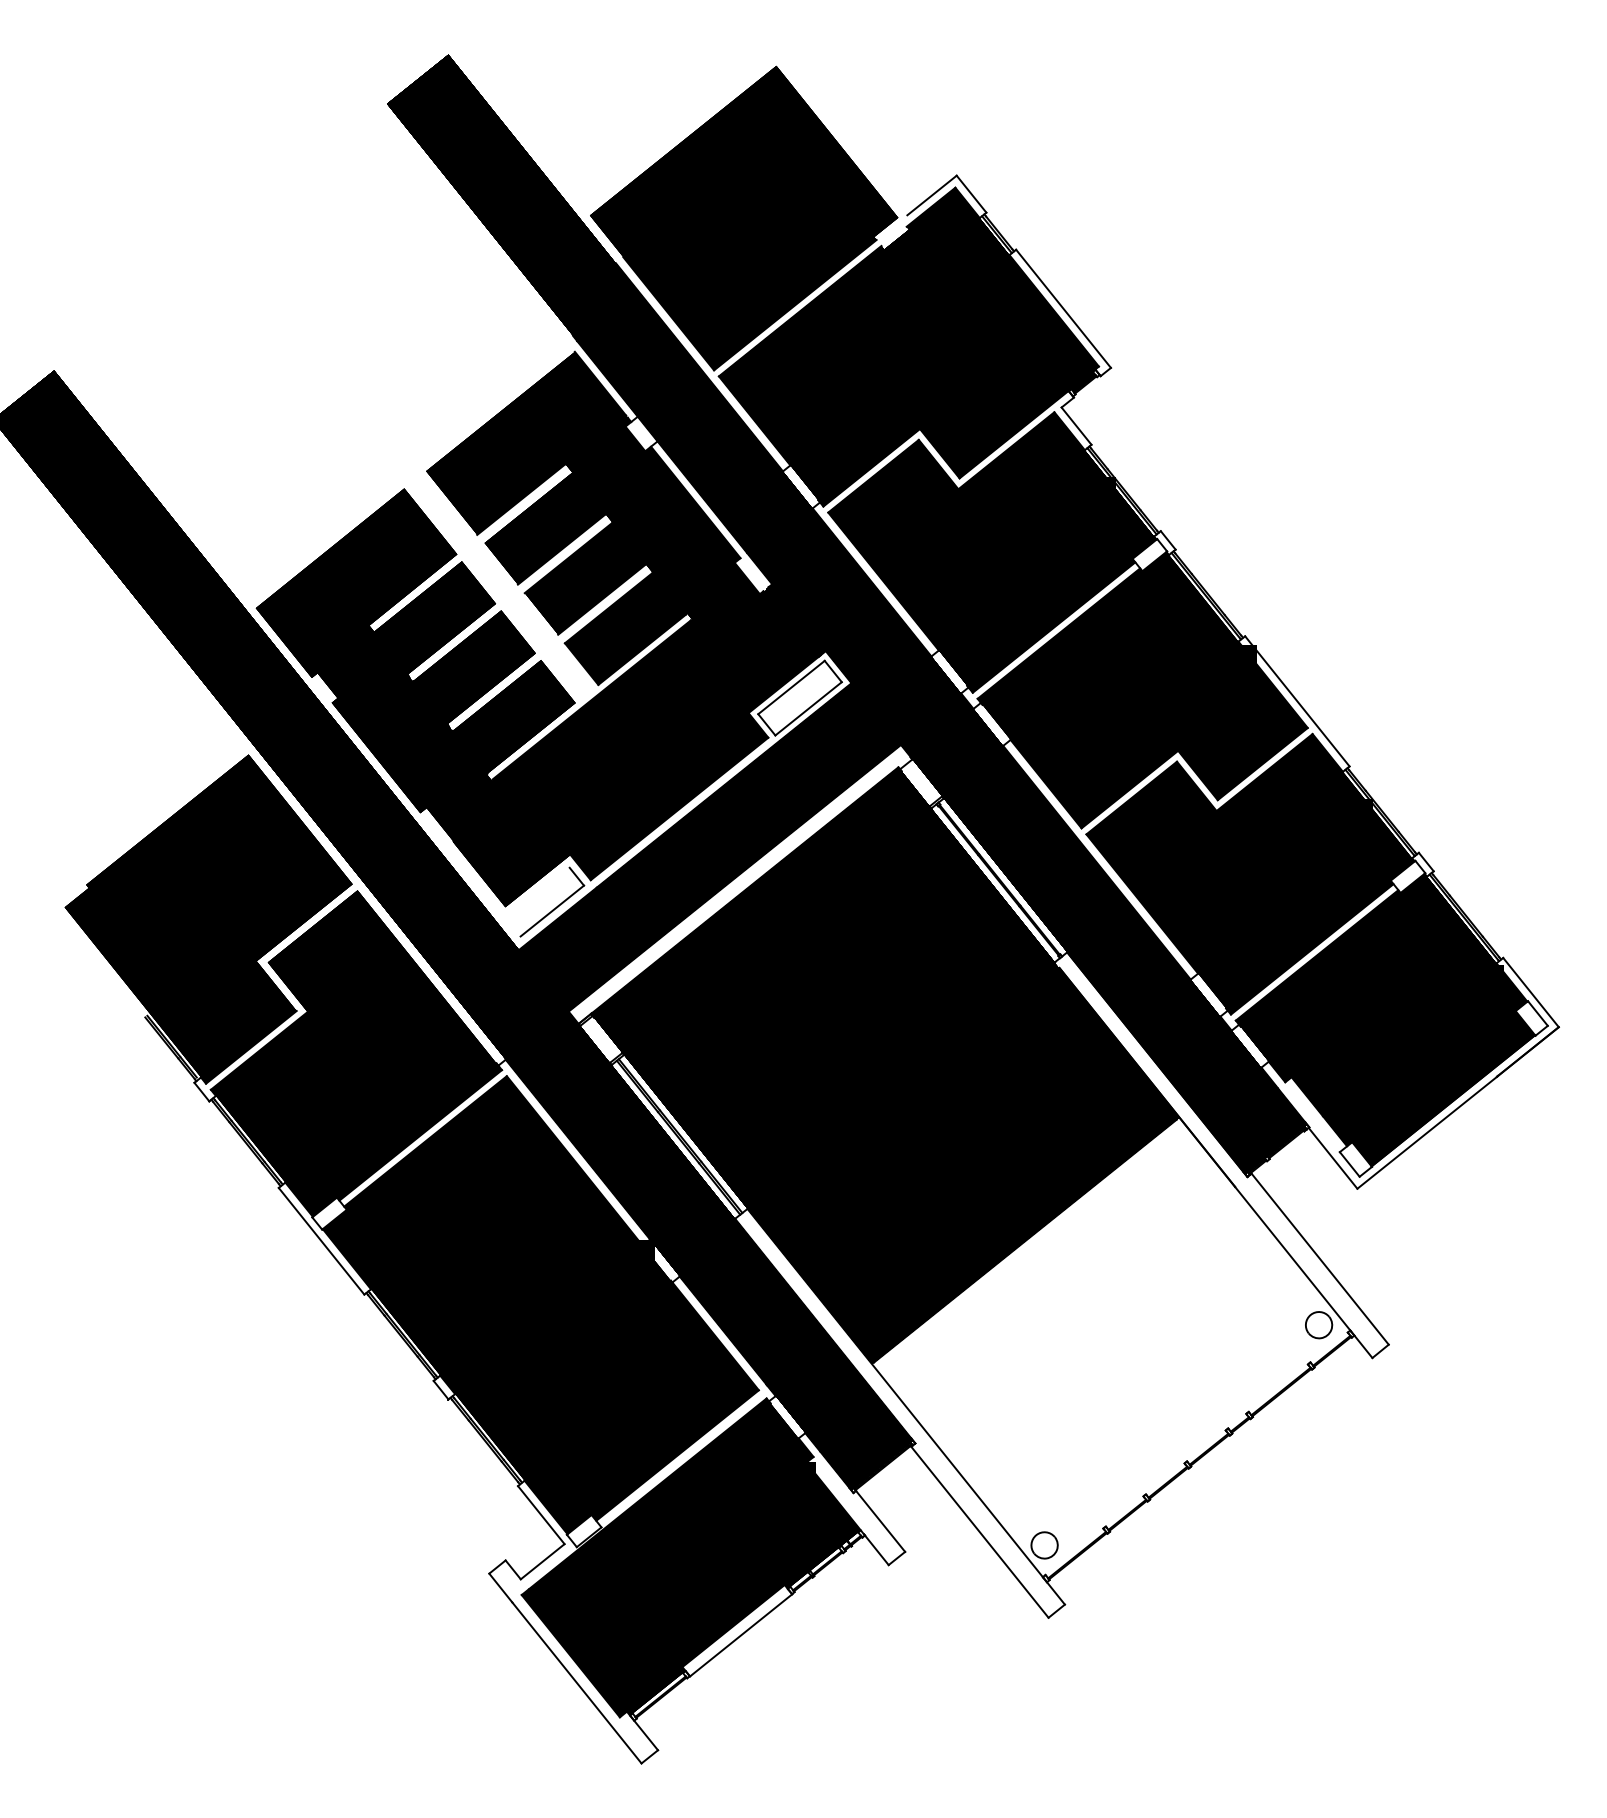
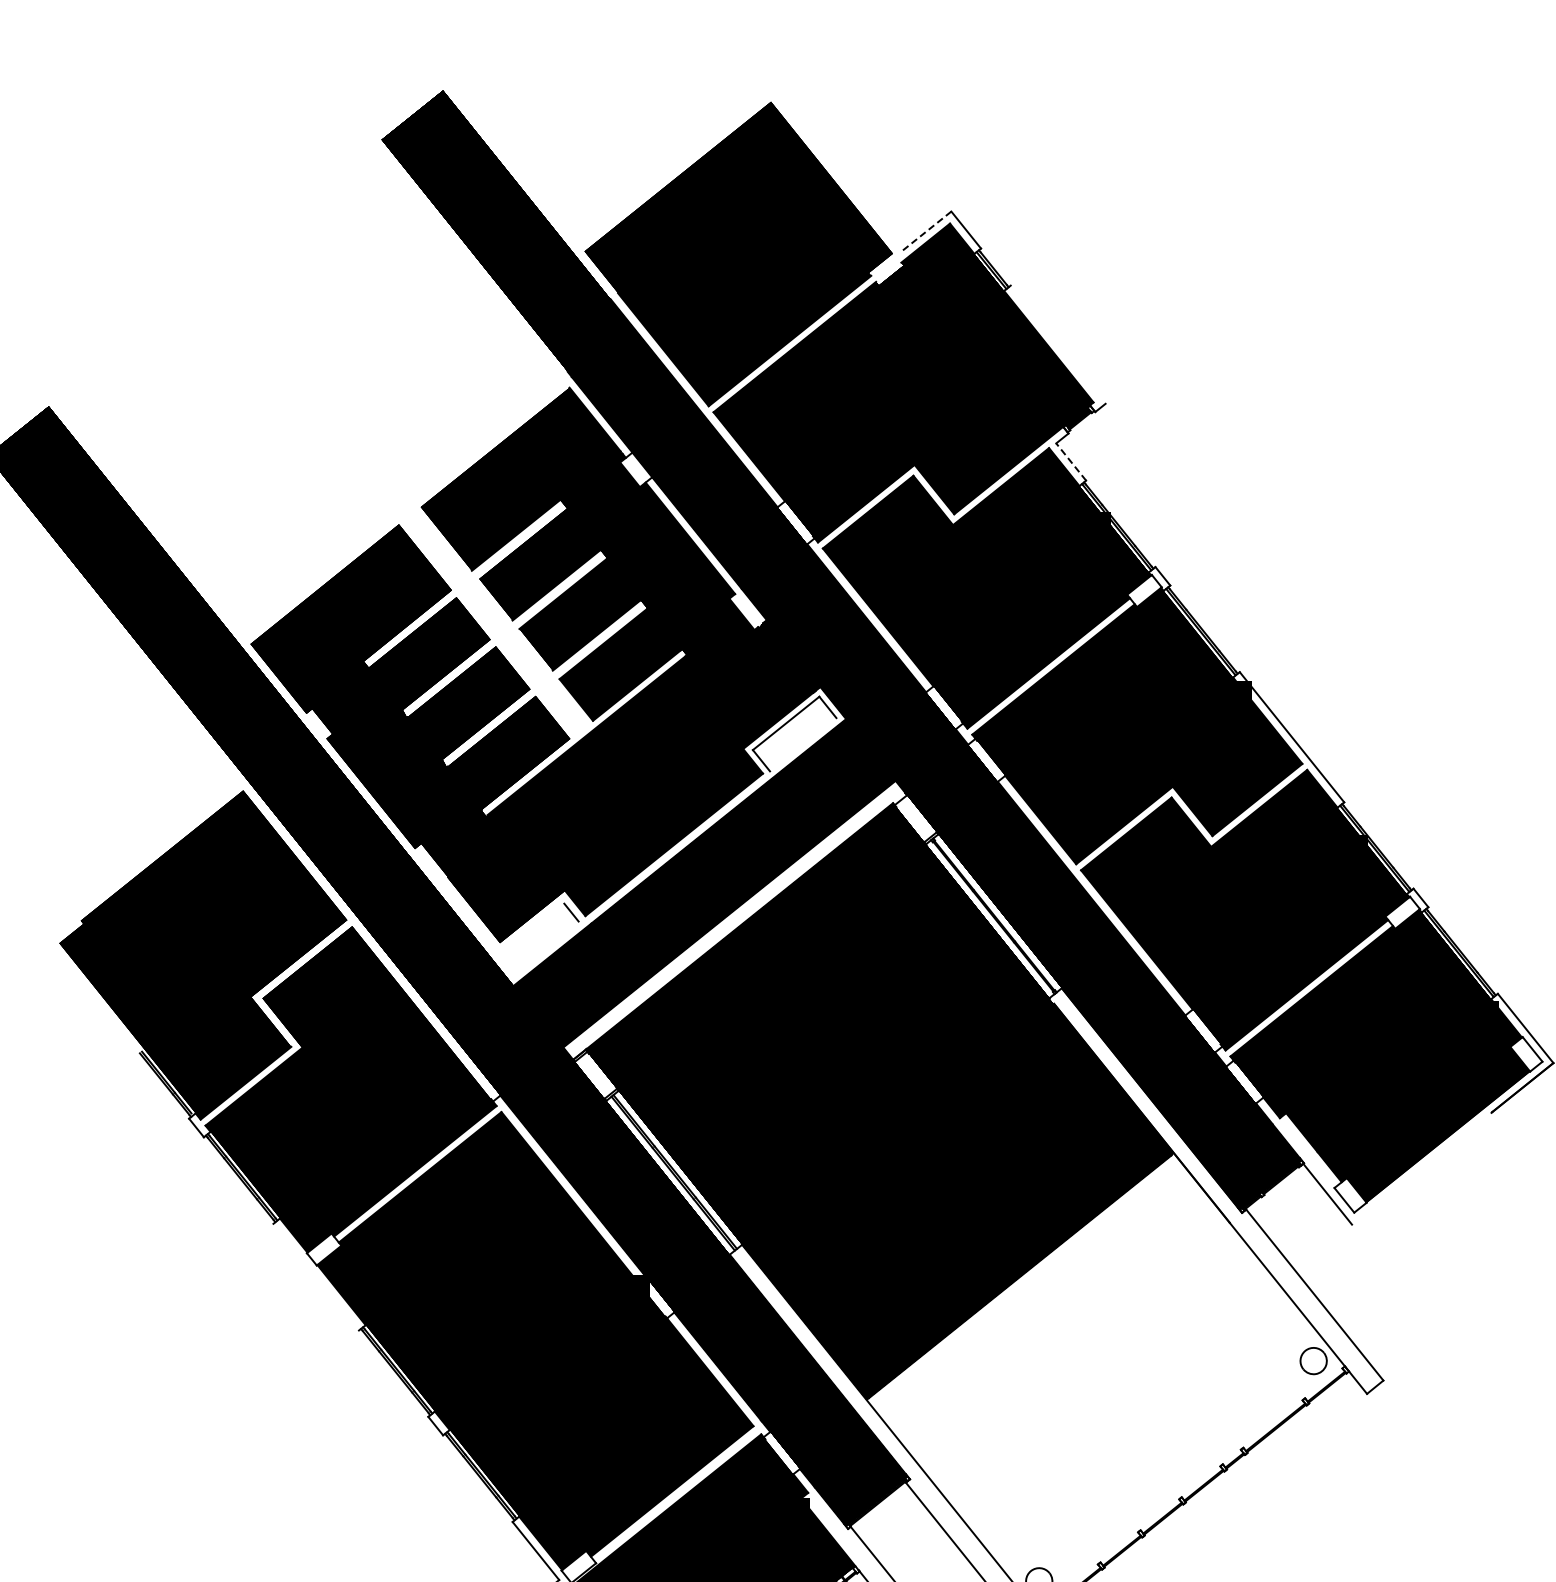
line: (932, 195) -> (927, 231), solid -> dashed
line: (1063, 308) -> (1058, 344), removed
line: (1076, 426) -> (1071, 462), solid -> dashed
line: (808, 708) -> (803, 744), removed
line: (552, 910) -> (547, 946), removed
line: (1426, 1132) -> (1421, 1168), removed
line: (321, 1240) -> (316, 1276), removed

